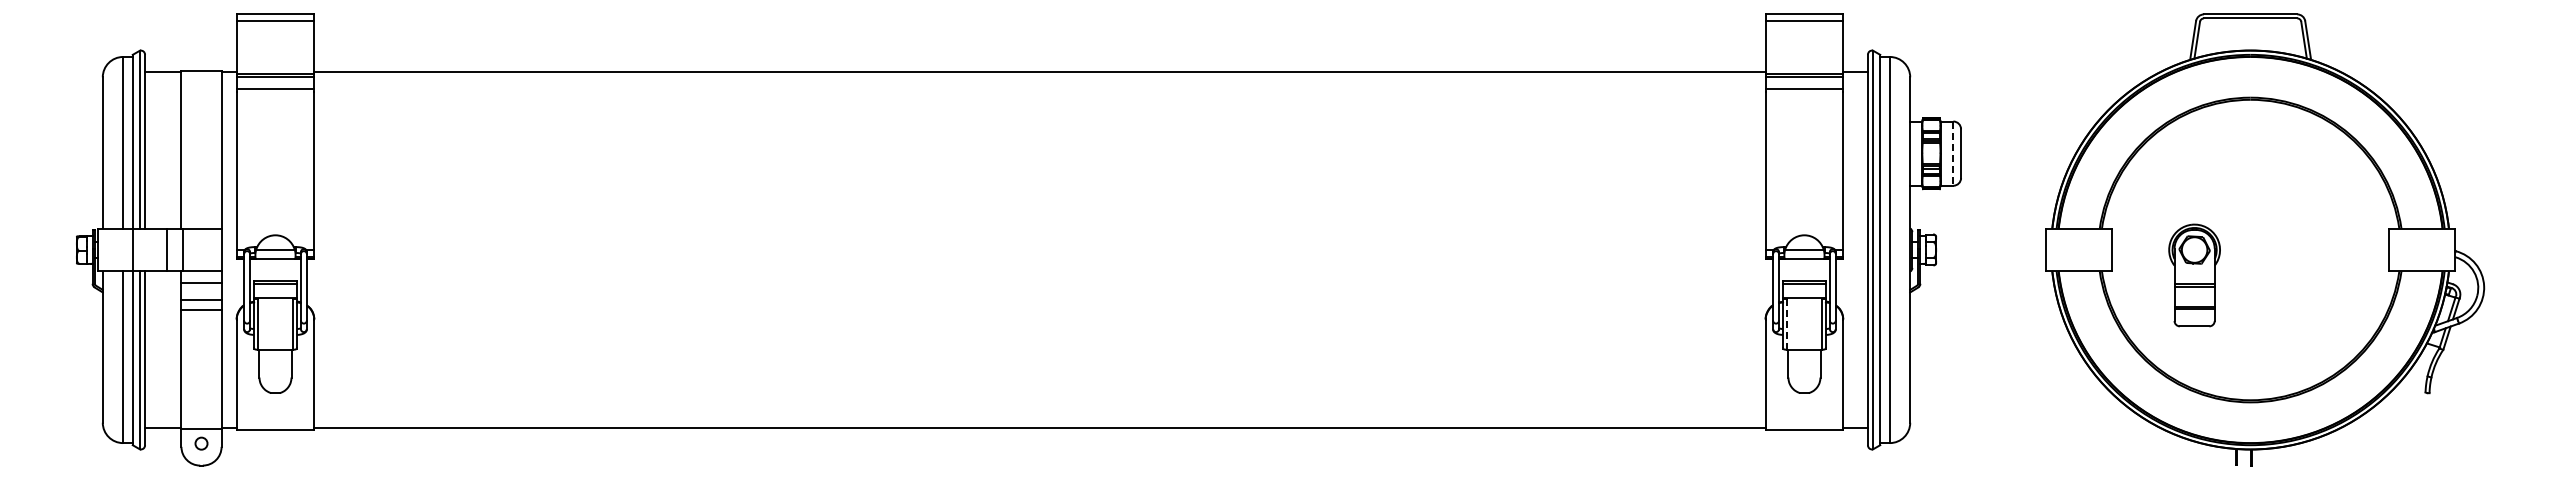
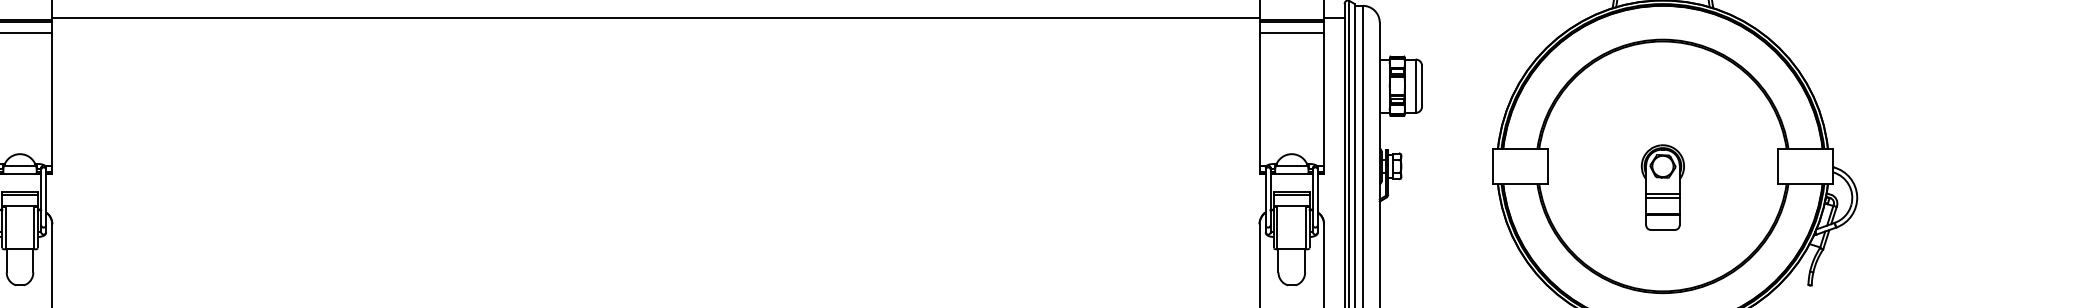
line: (1953, 154) -> (1415, 86), dashed -> solid
part: (2194, 275) -> (1662, 187), moved
line: (1787, 324) -> (1277, 228), dashed -> solid

